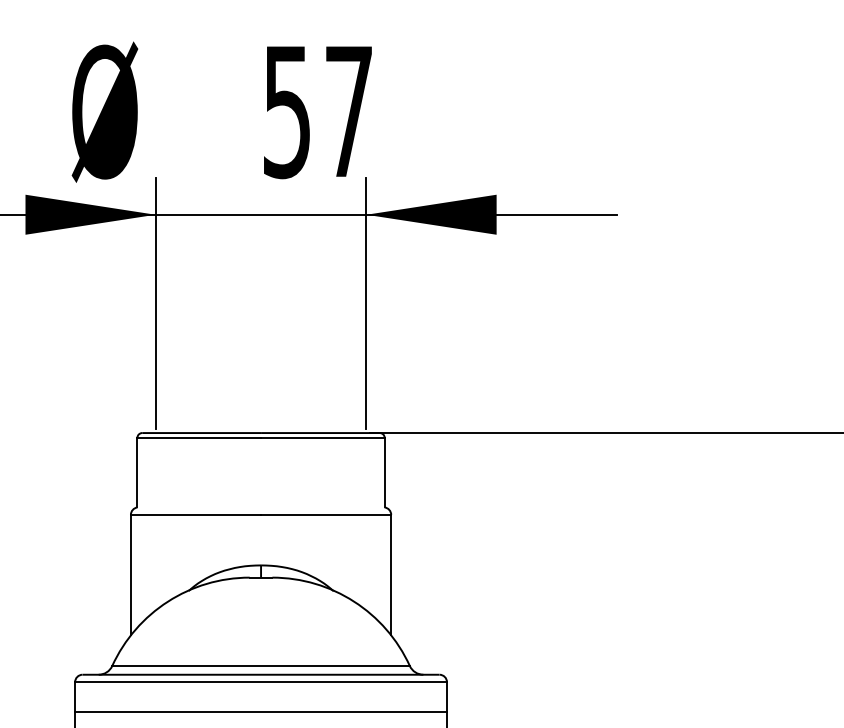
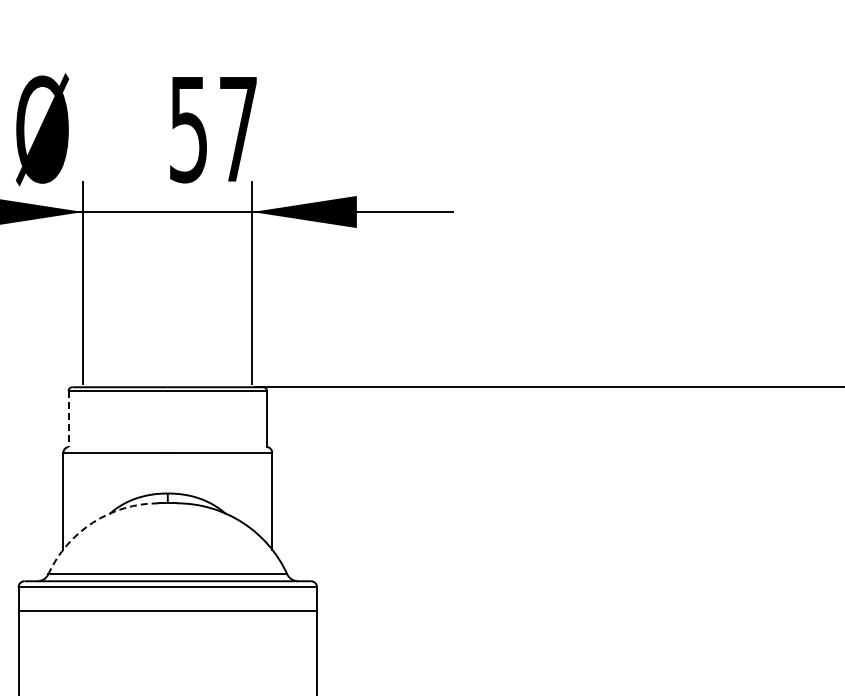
line: (137, 473) -> (68, 419), solid -> dashed
arc: (168, 601) -> (93, 522), solid -> dashed

